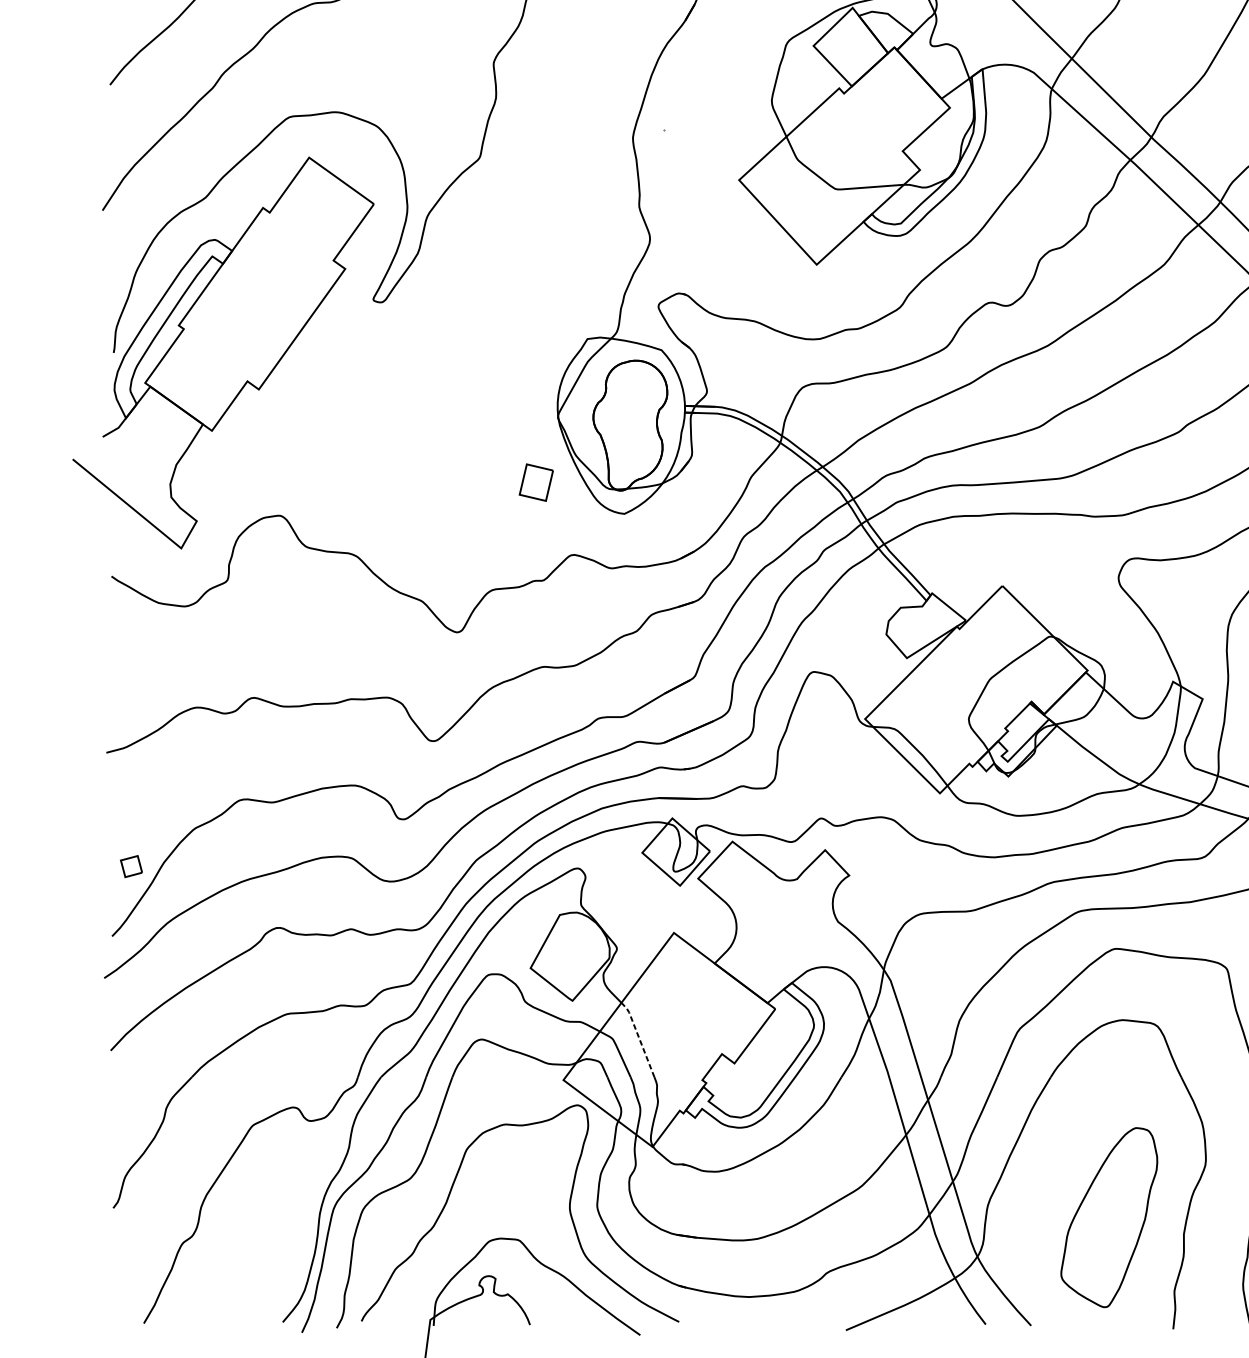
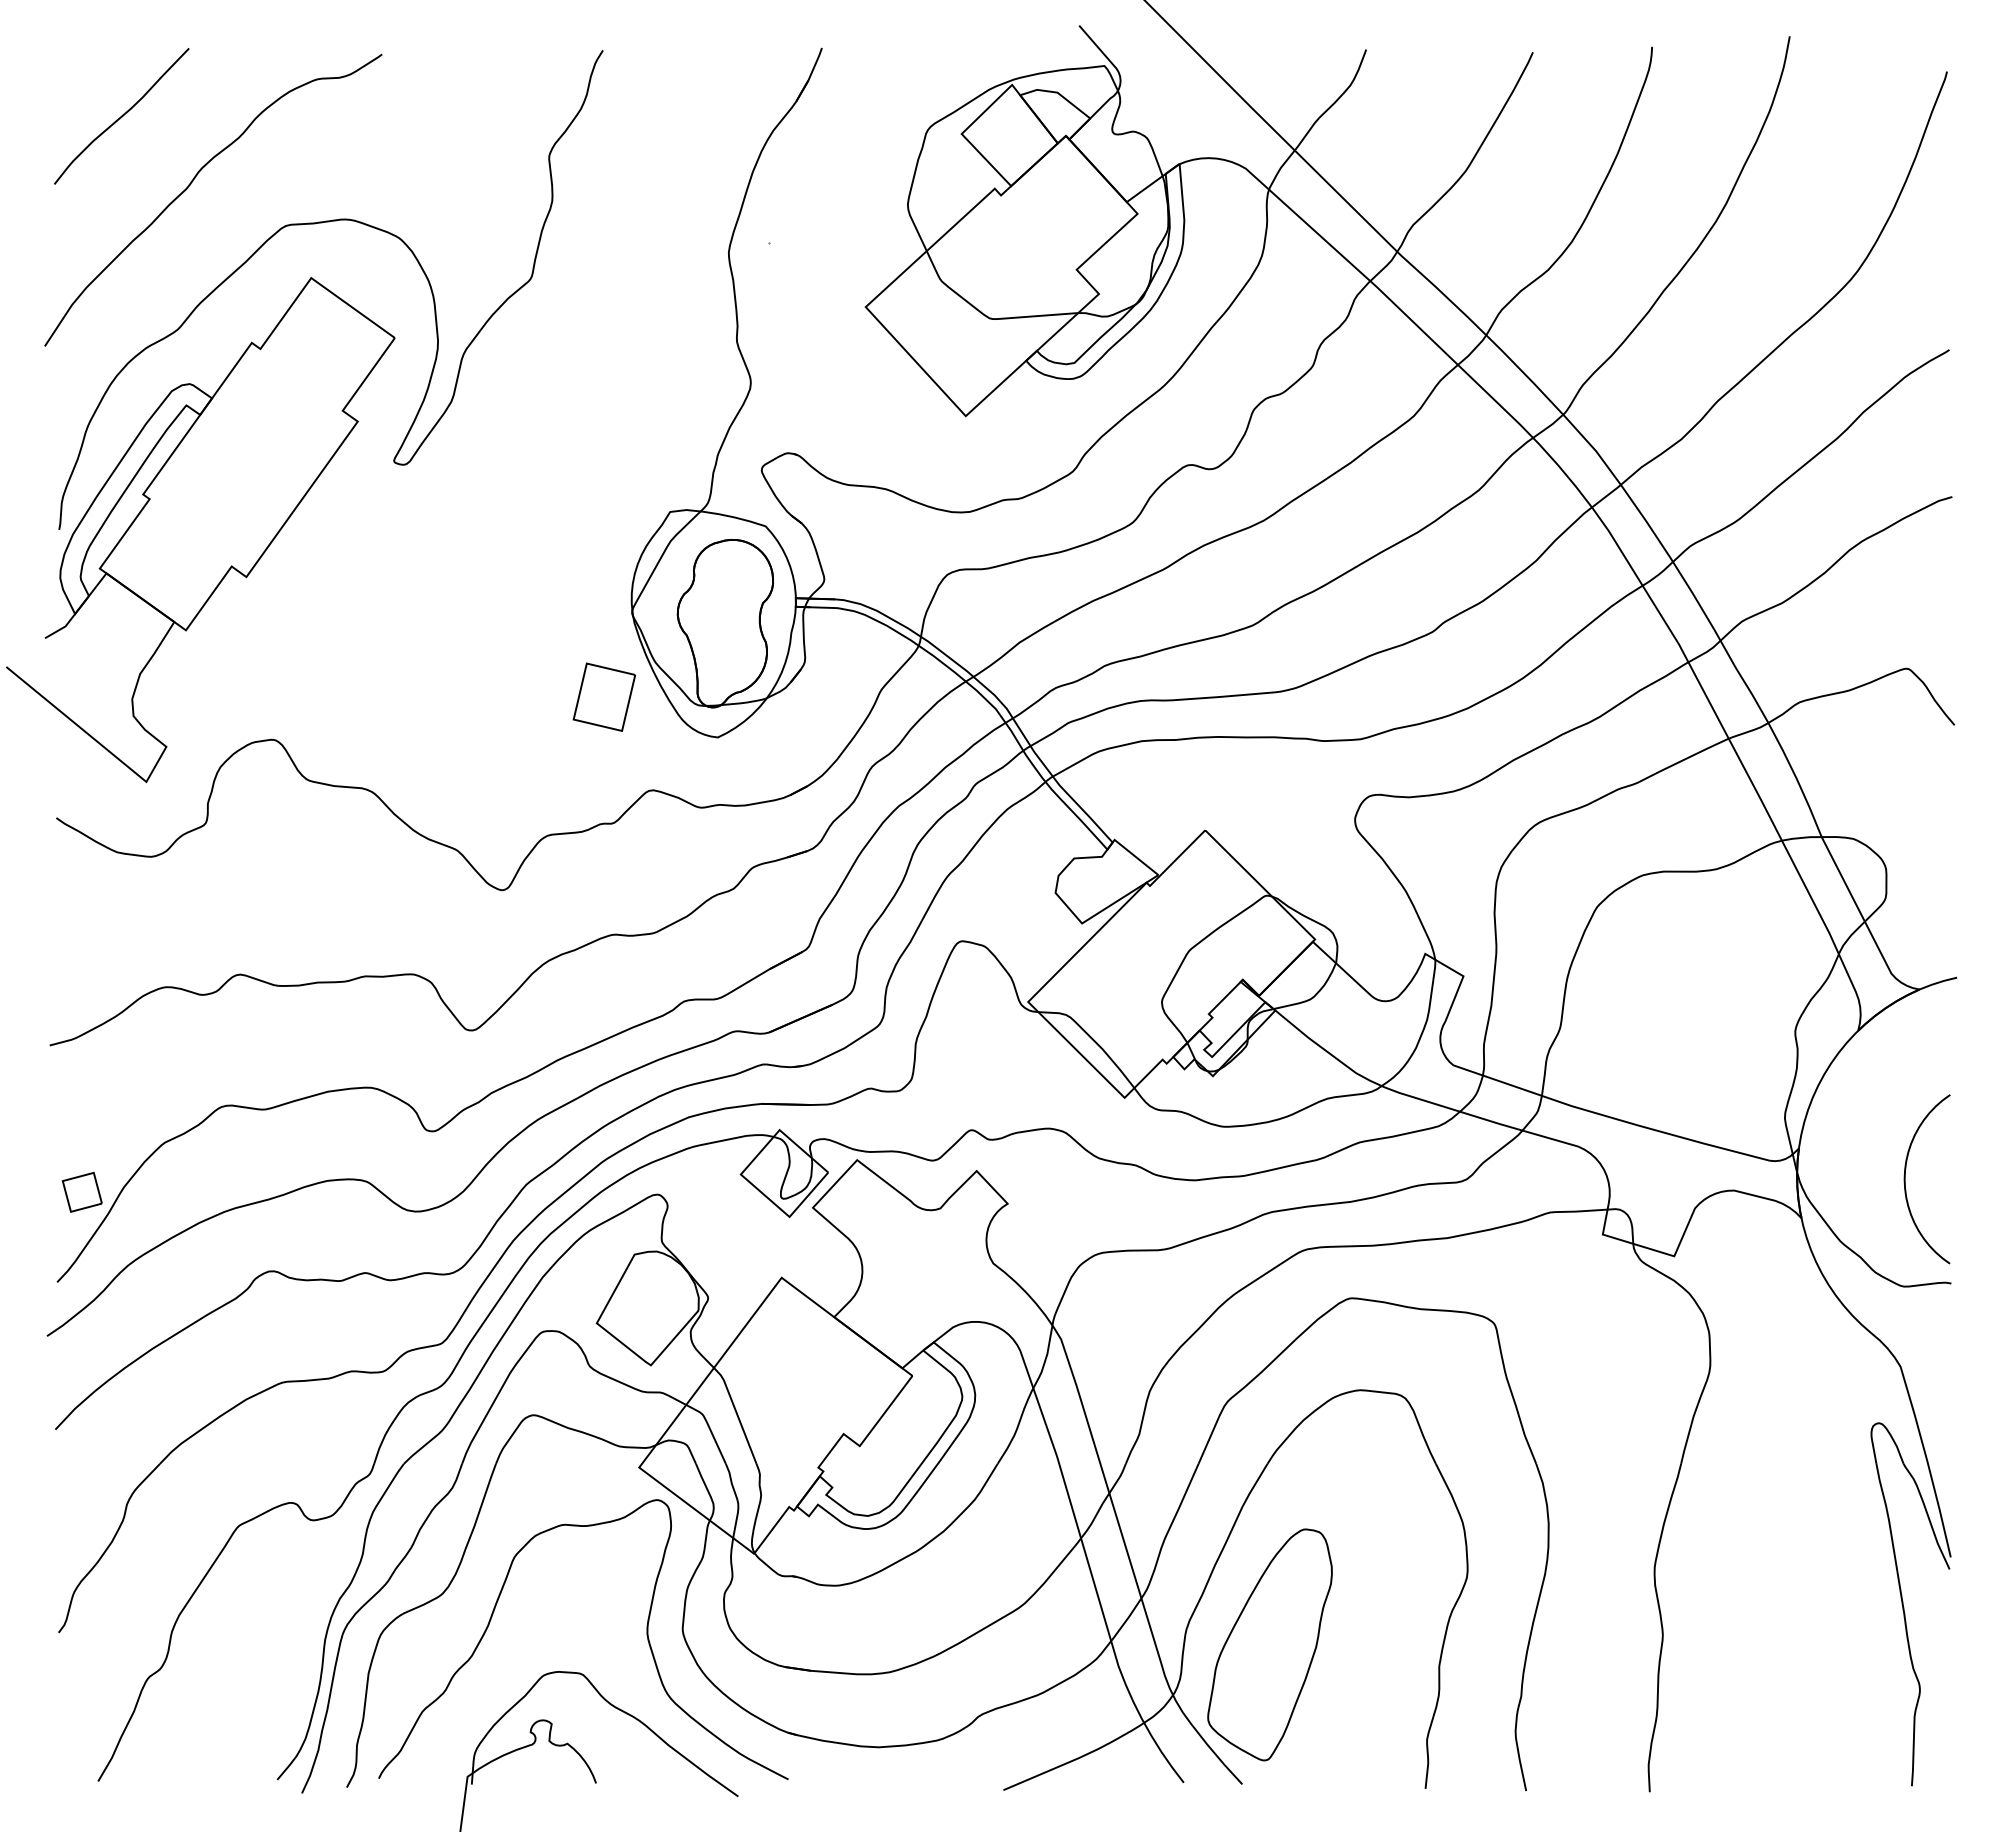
part: (535, 482) -> (603, 696), size x1.43
part: (130, 866) -> (81, 1191), size x1.43
line: (638, 1038) -> (736, 1413), dashed -> solid
part: (1108, 1217) -> (1269, 1644), moved

